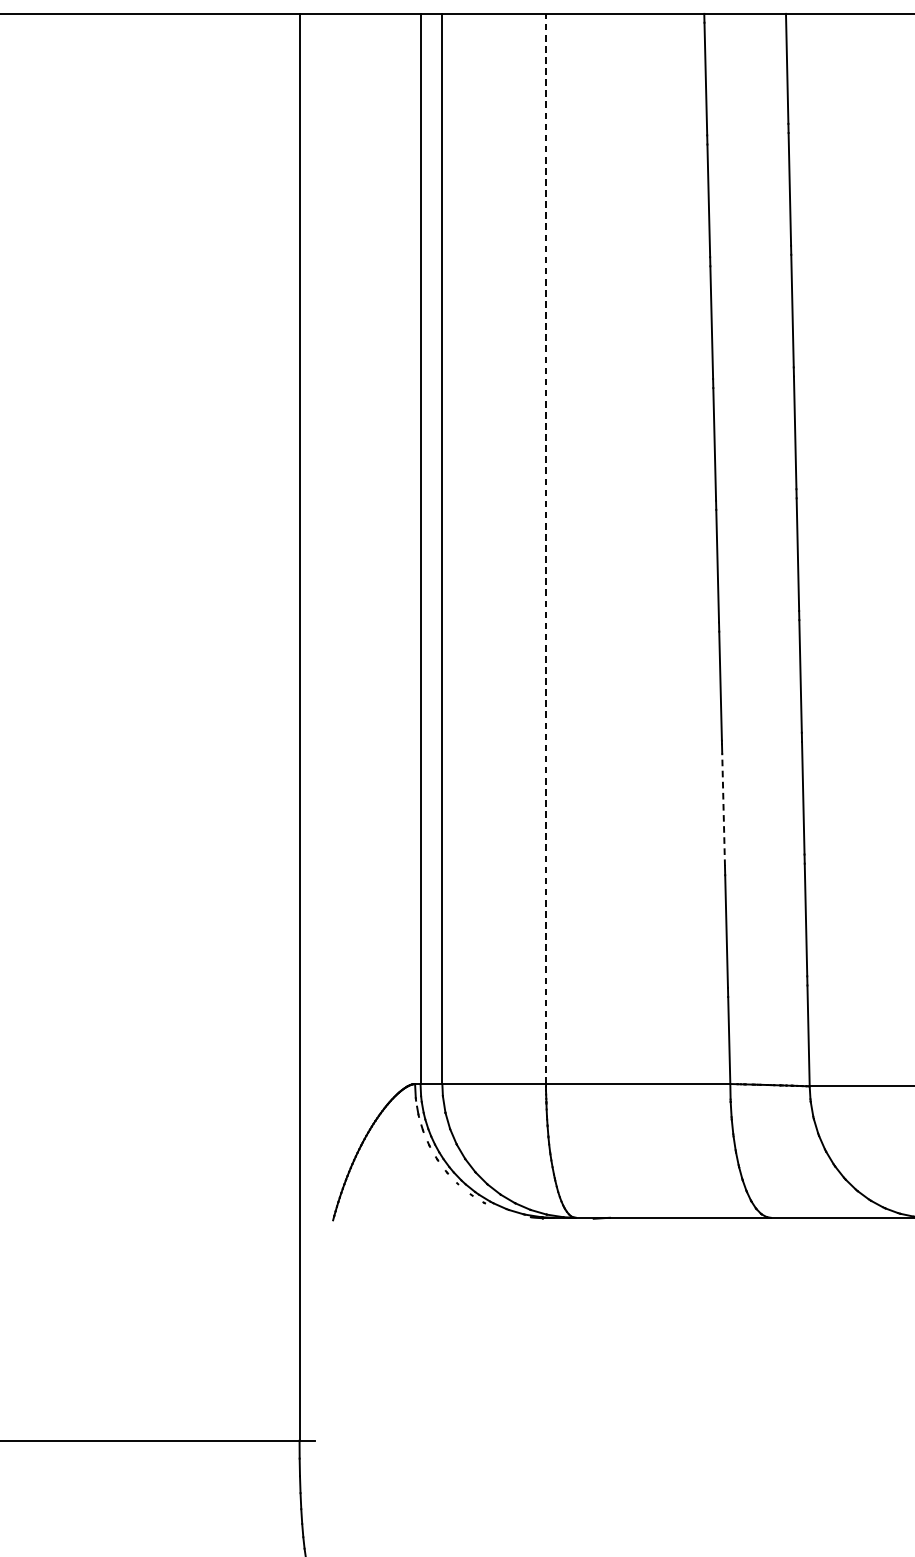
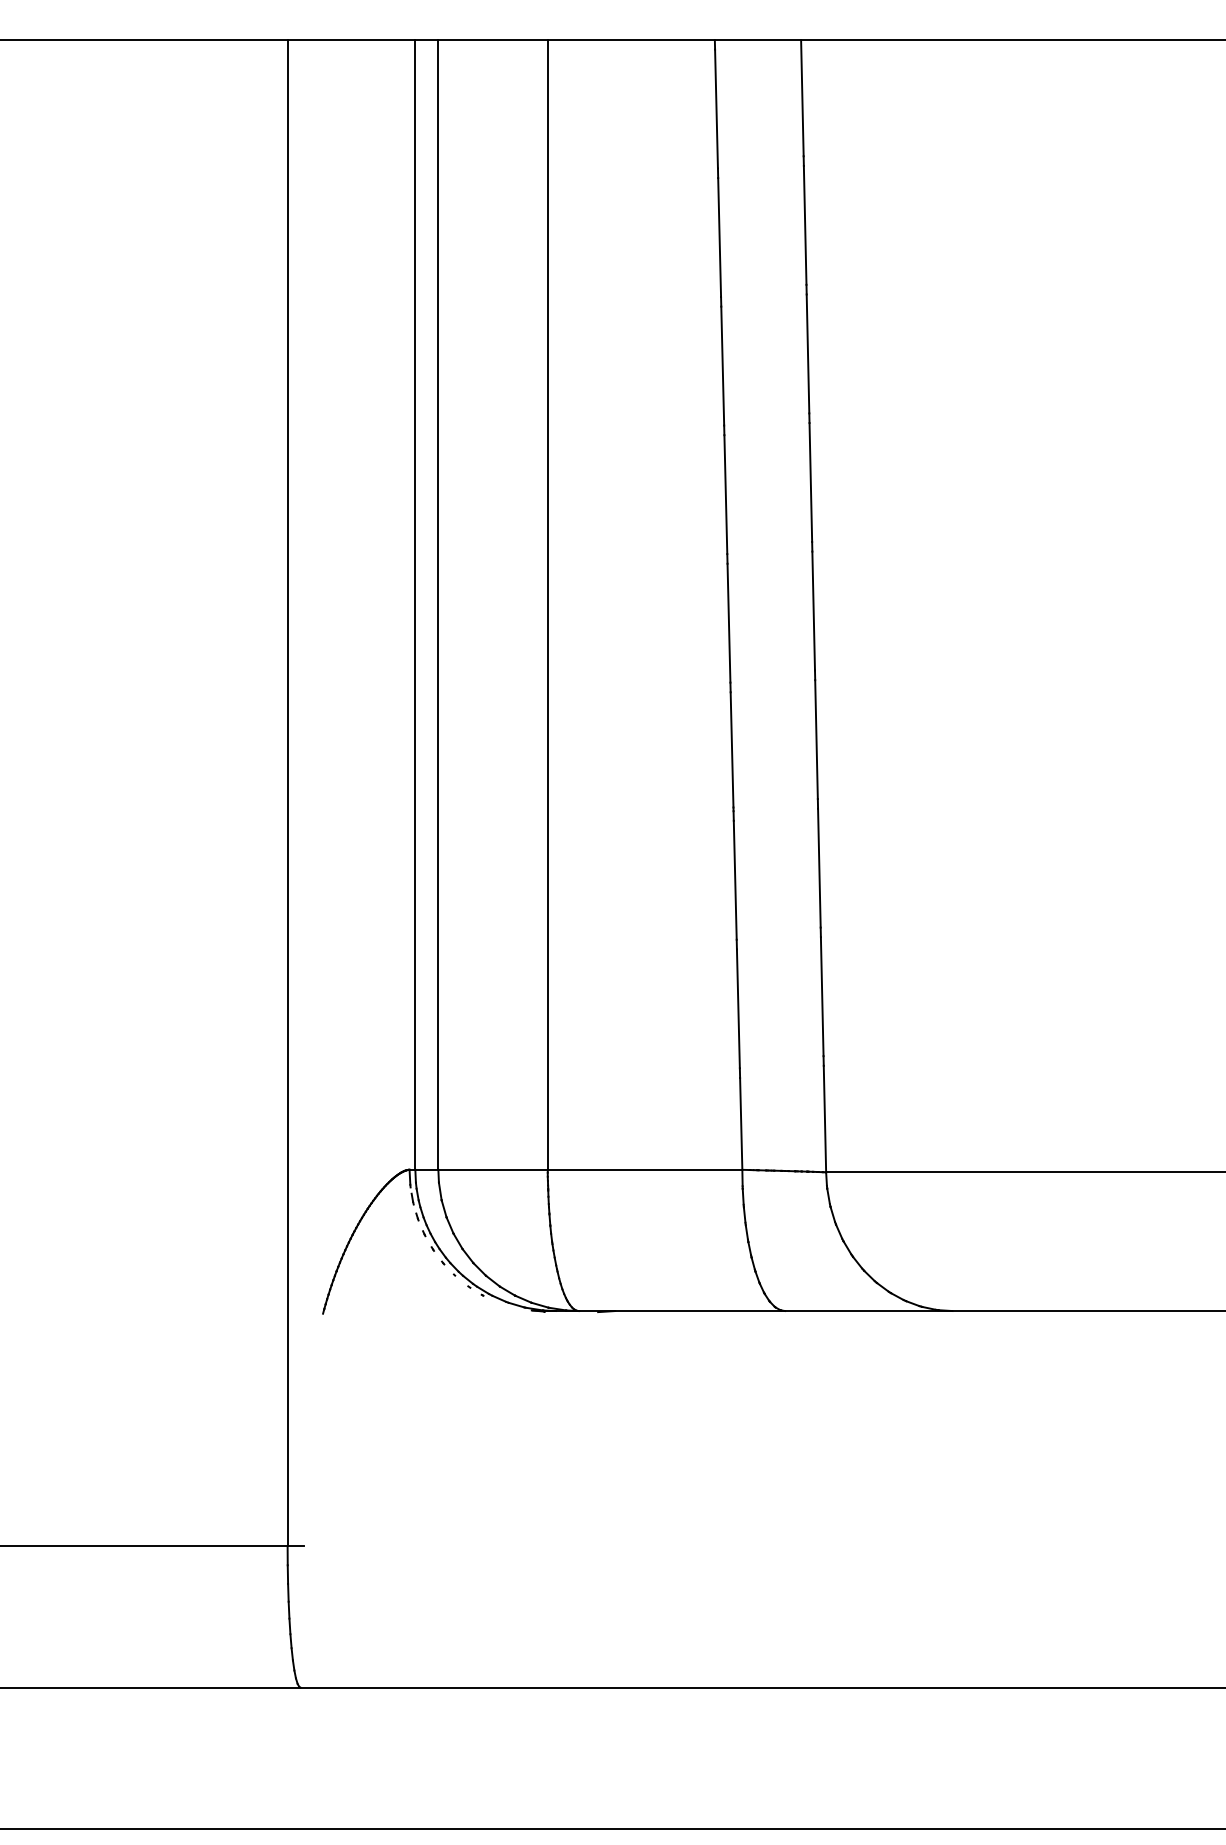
line: (545, 549) -> (547, 605), dashed -> solid
line: (723, 808) -> (735, 879), dashed -> solid

